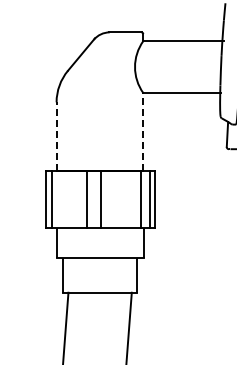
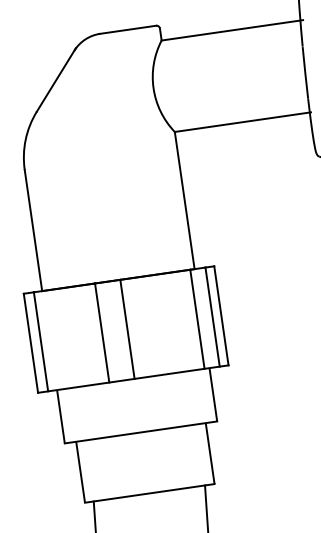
line: (143, 131) -> (184, 199), dashed -> solid
line: (56, 136) -> (33, 230), dashed -> solid

